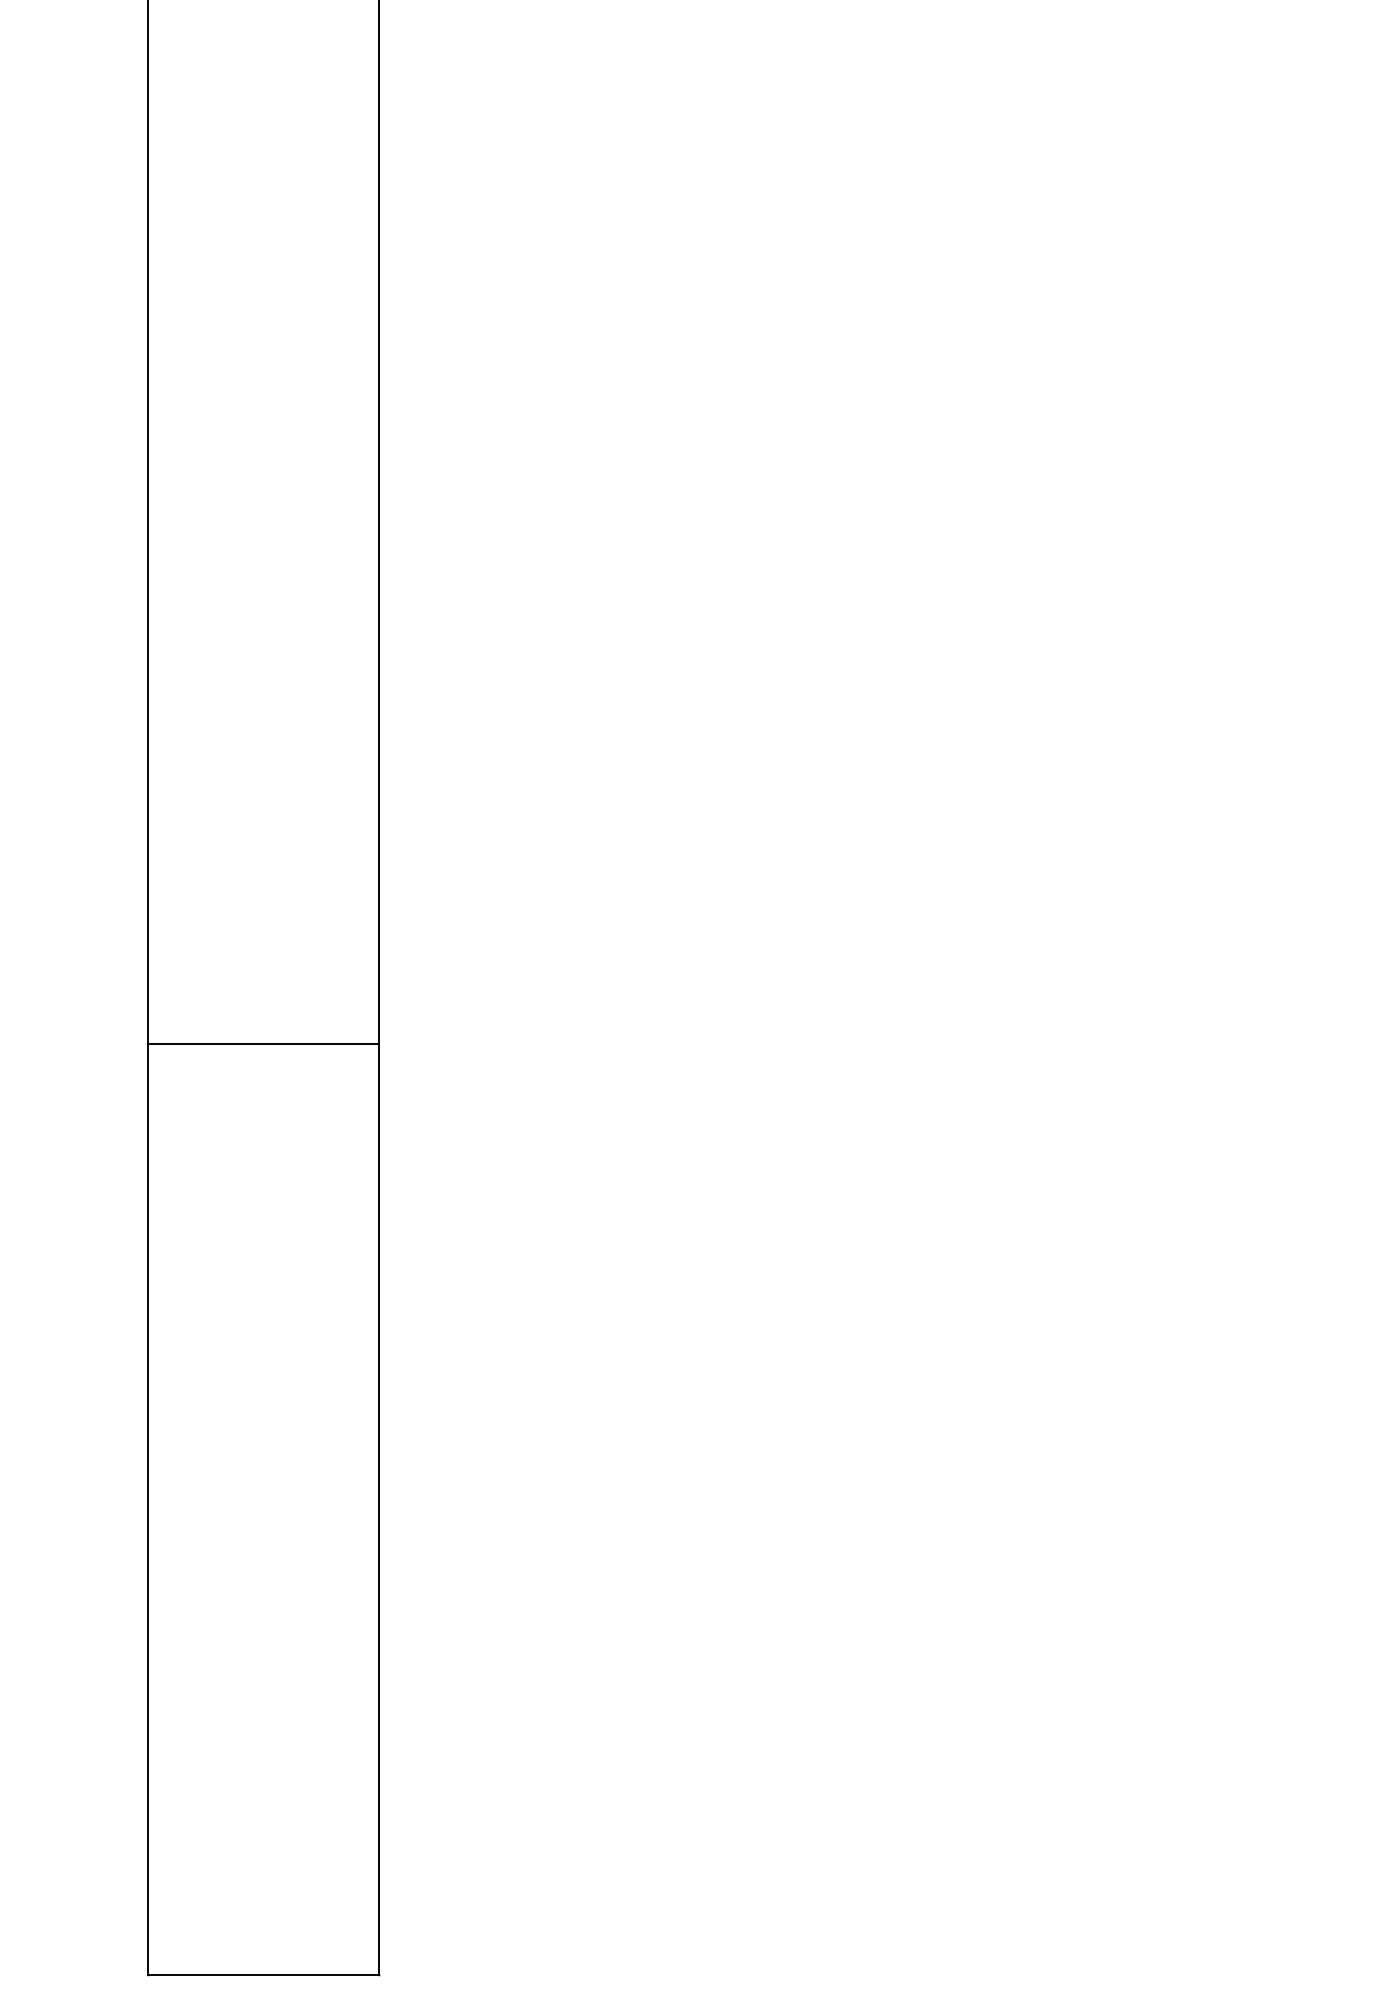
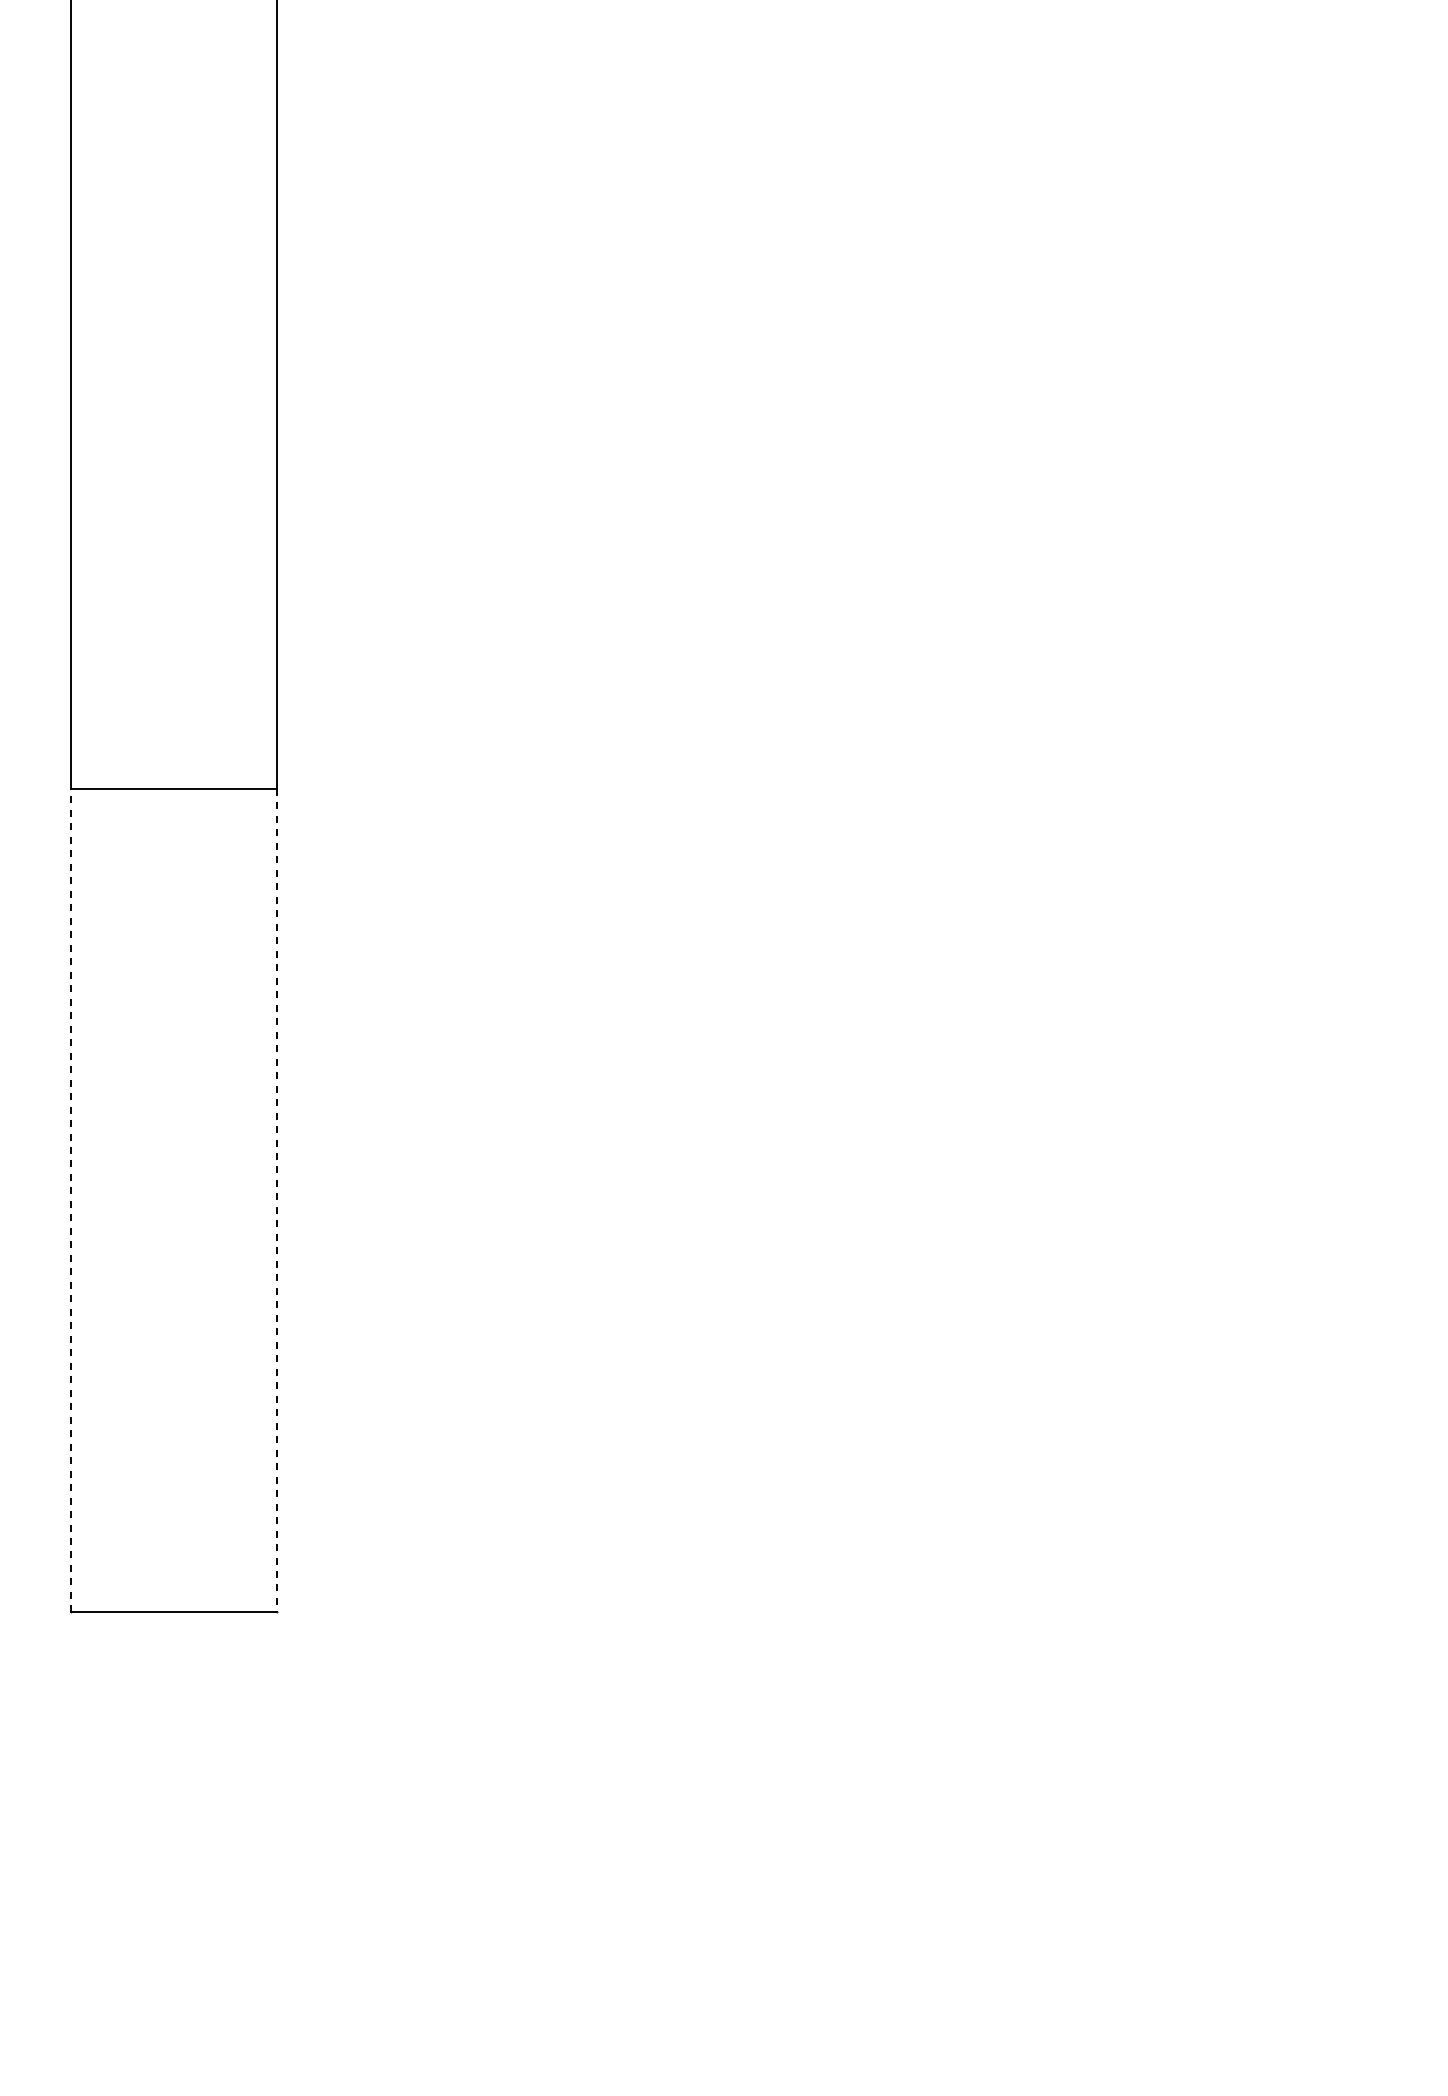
line: (147, 1509) -> (71, 1200), solid -> dashed
line: (379, 1509) -> (276, 1200), solid -> dashed

